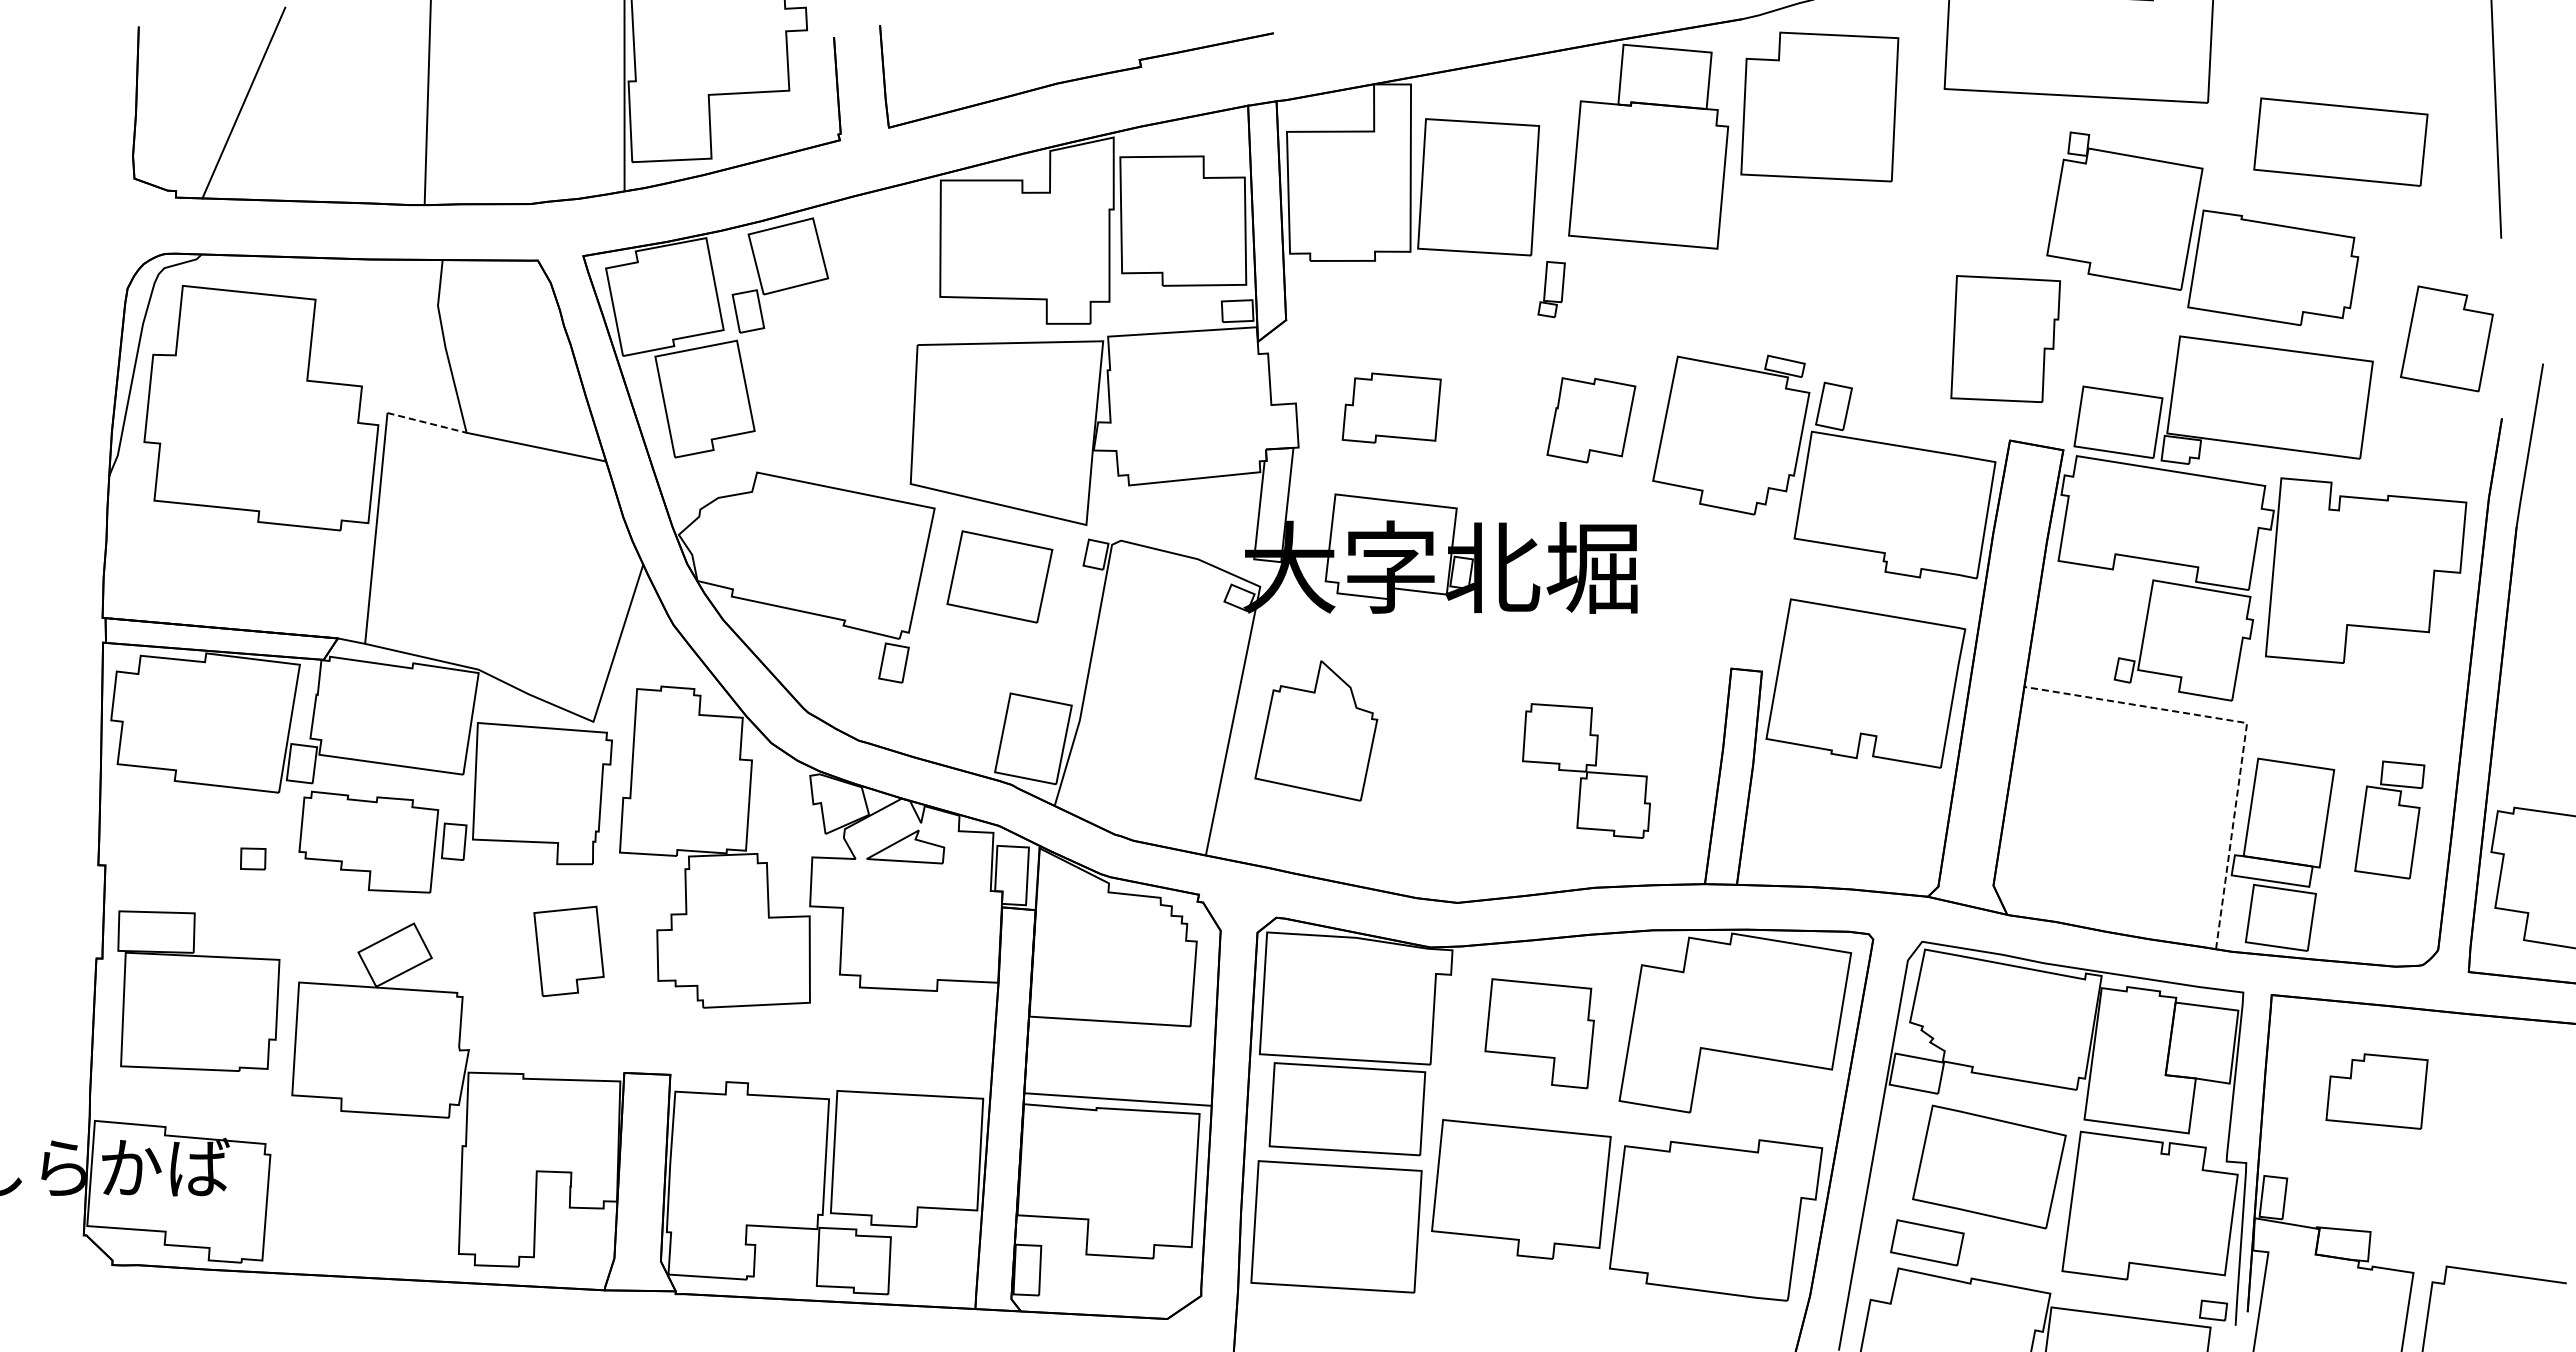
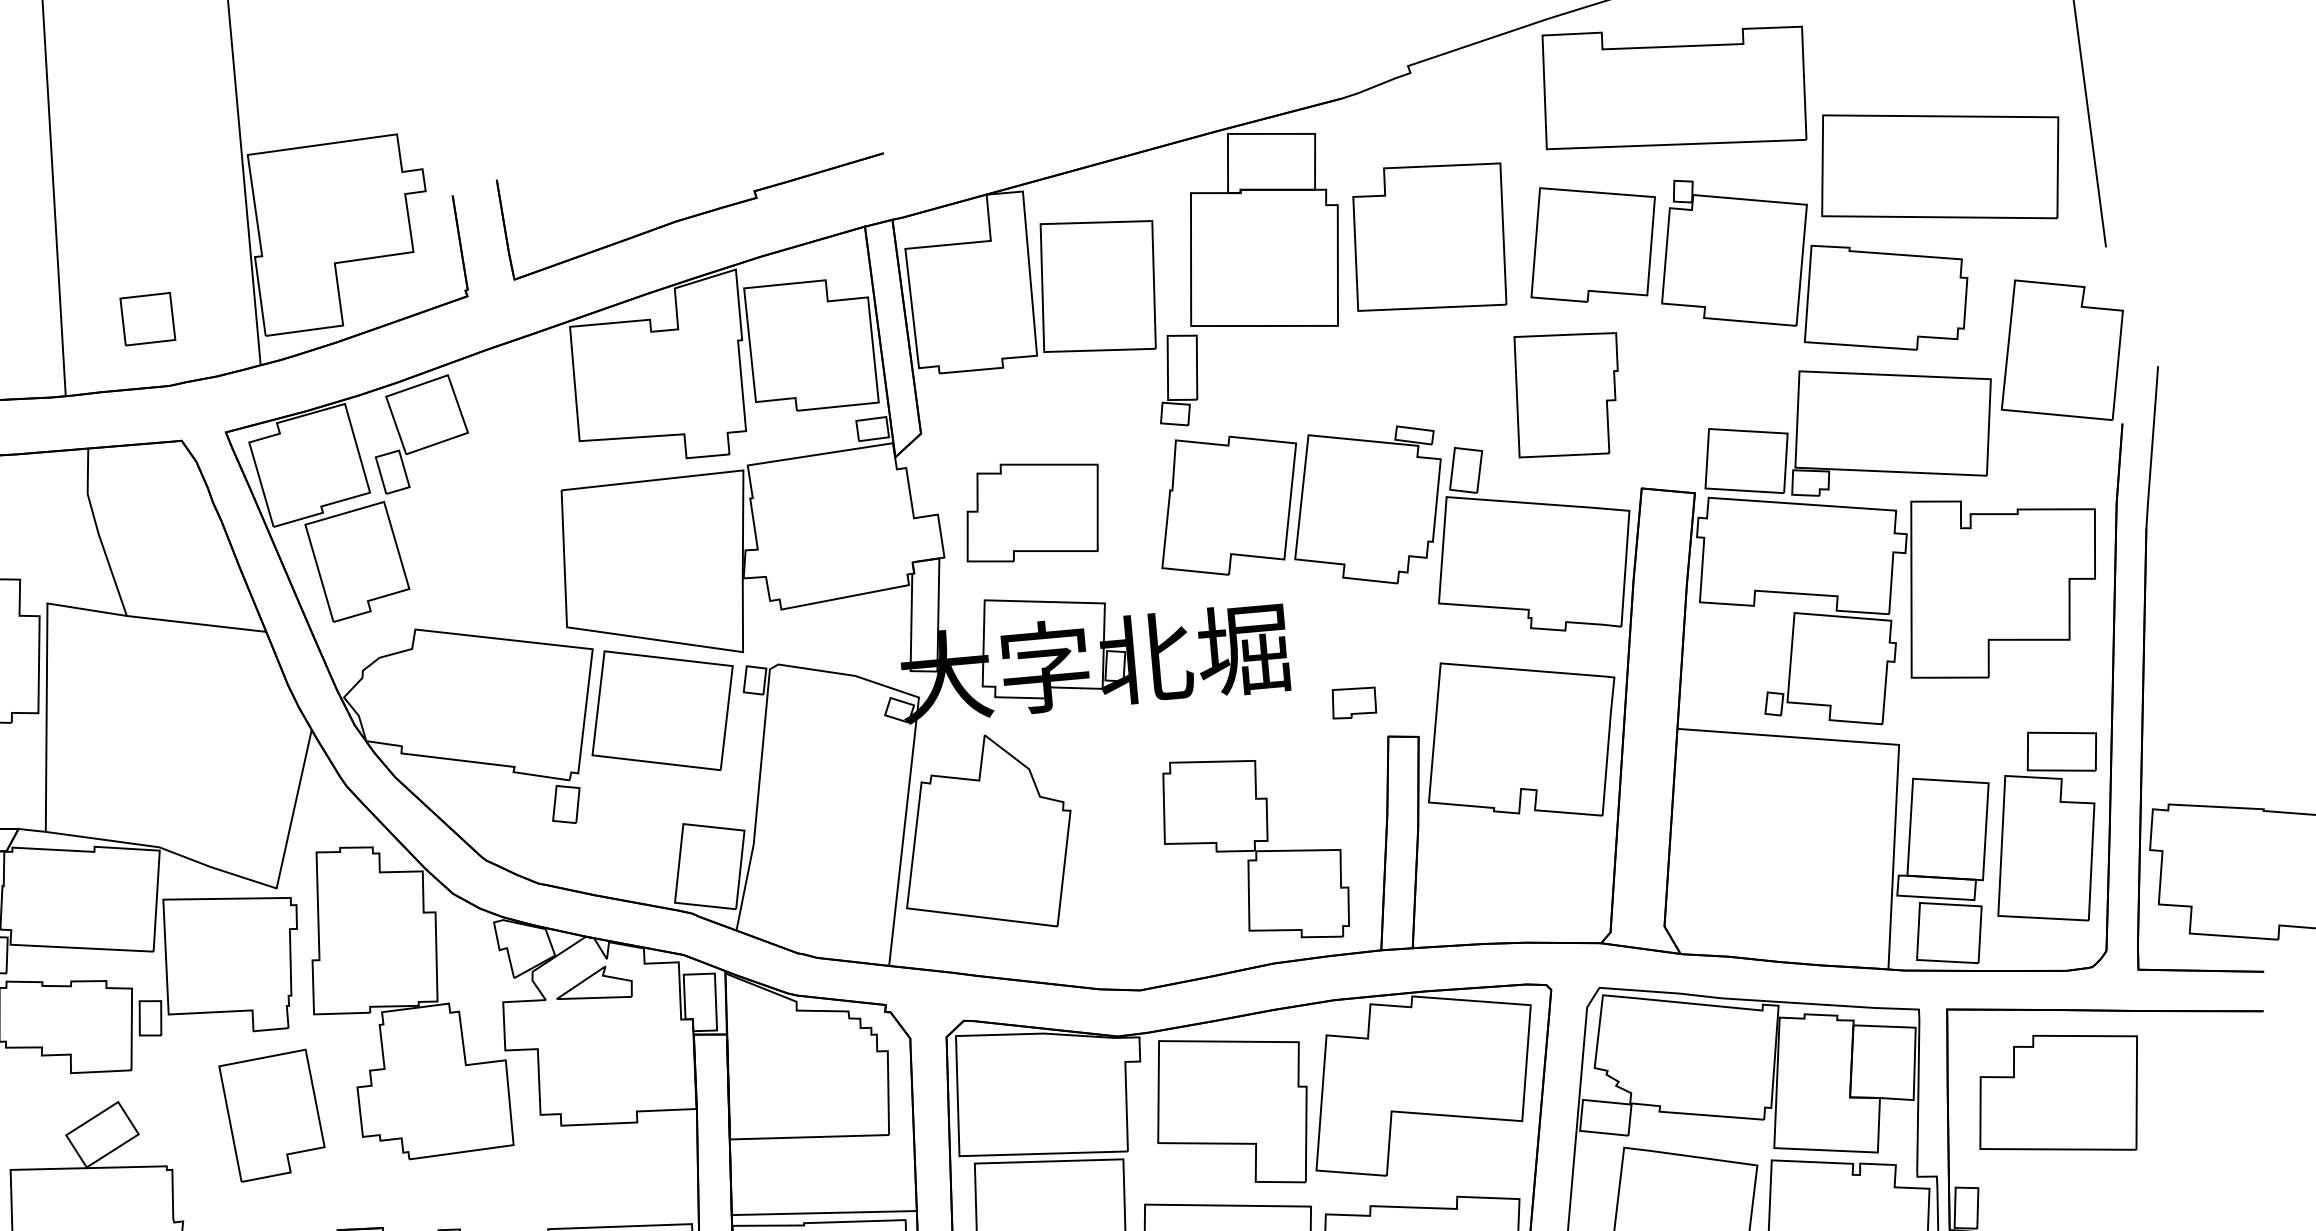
part: (1819, 106) -> (1428, 237), moved
part: (514, 134) -> (147, 319), added
part: (2340, 141) -> (1939, 166), size x1.43
part: (1982, 186) -> (1592, 241), added
part: (1551, 289) -> (1178, 380), size x1.67
part: (2446, 338) -> (2061, 350), size x1.43
part: (2005, 339) -> (1567, 395), moved
part: (1391, 407) -> (1032, 510), size x1.43
part: (1591, 420) -> (1229, 505), size x1.67
line: (427, 422) -> (87, 609), dashed -> solid
part: (999, 576) -> (662, 710), size x1.43
part: (1699, 631) -> (1353, 702), added
line: (2246, 724) -> (1898, 746), dashed -> solid
part: (1316, 730) -> (986, 833), size x1.43
part: (1586, 770) -> (1255, 849), size x1.43
part: (2389, 819) -> (2047, 826), size x1.67
part: (568, 951) -> (272, 1115), size x1.43
part: (1539, 1033) -> (1232, 1111), size x1.43
part: (2376, 1091) -> (2058, 1094), size x1.67

